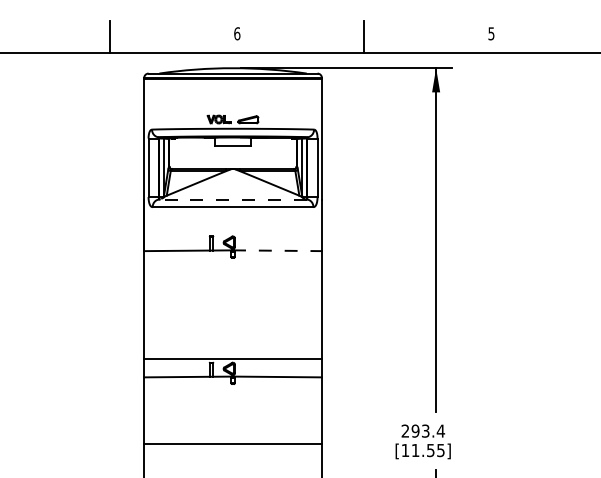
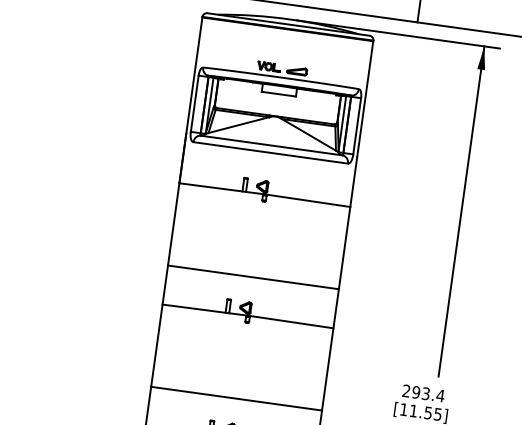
line: (232, 199) -> (271, 145), dashed -> solid
line: (278, 250) -> (308, 200), dashed -> solid
line: (232, 358) -> (252, 277), moved
line: (232, 443) -> (236, 398), moved

